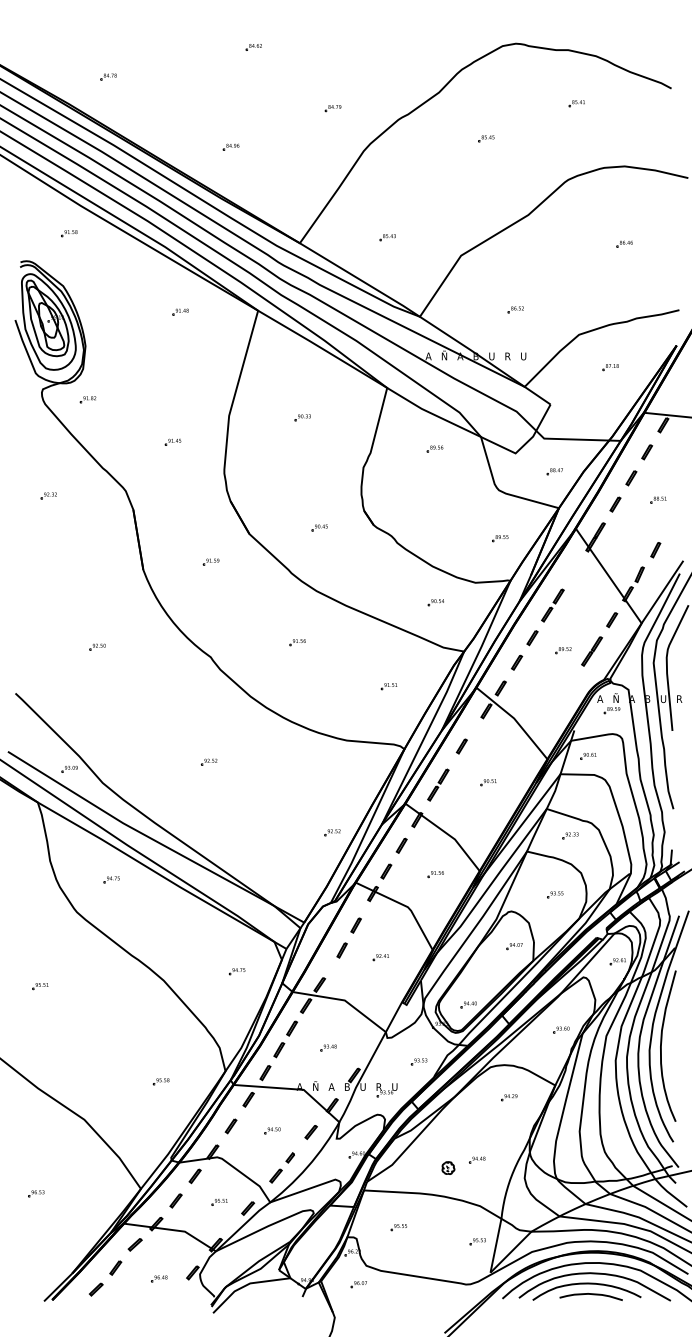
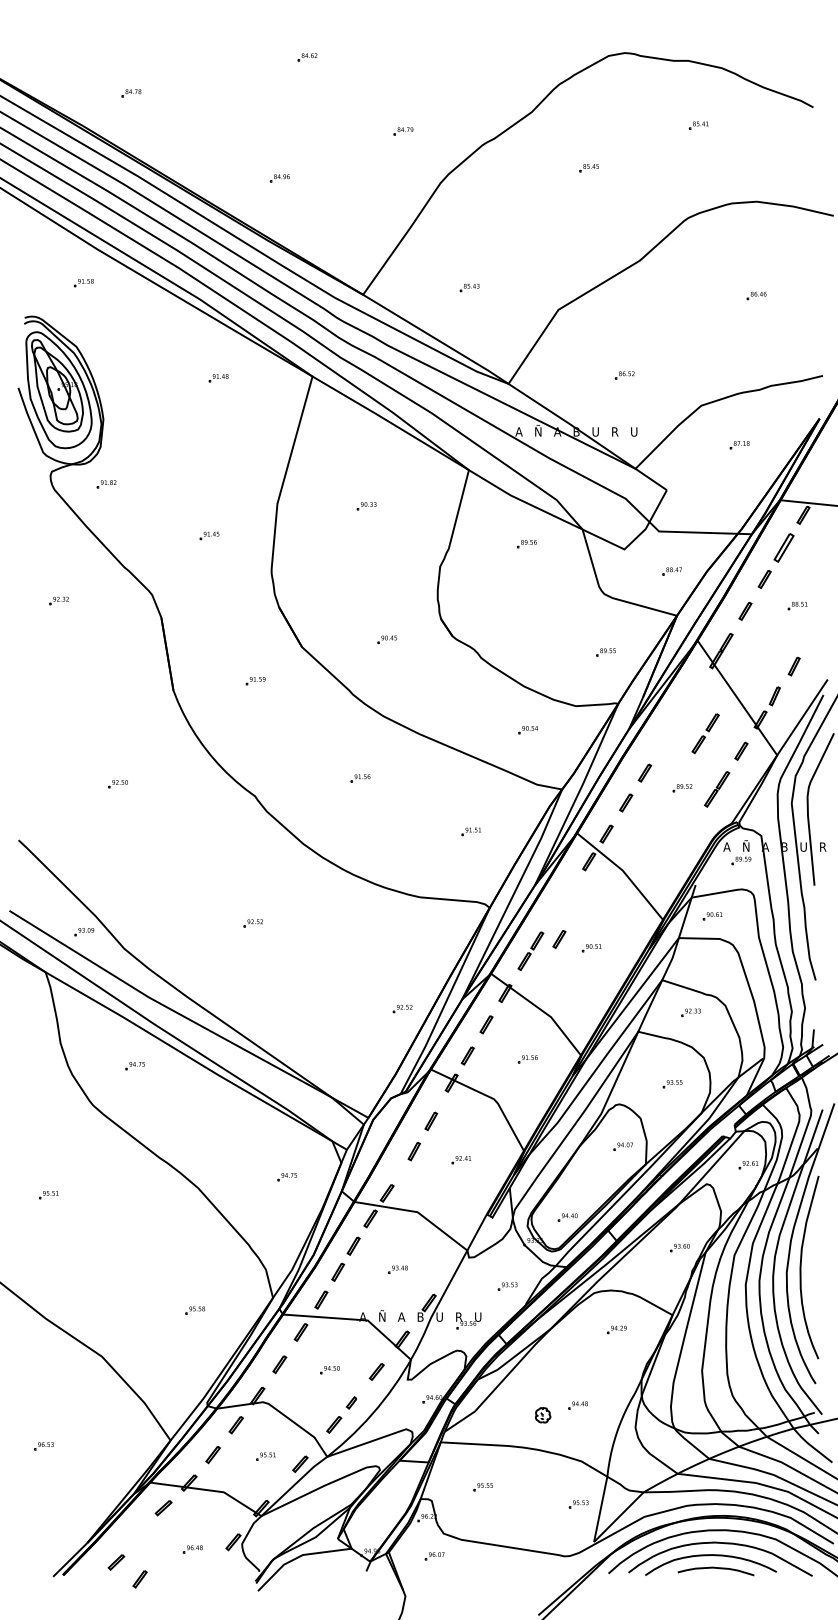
part: (646, 451) -> (783, 547), size x1.6
part: (552, 605) -> (705, 733), moved
part: (461, 746) -> (559, 939), moved
part: (115, 1268) -> (139, 1579), moved

